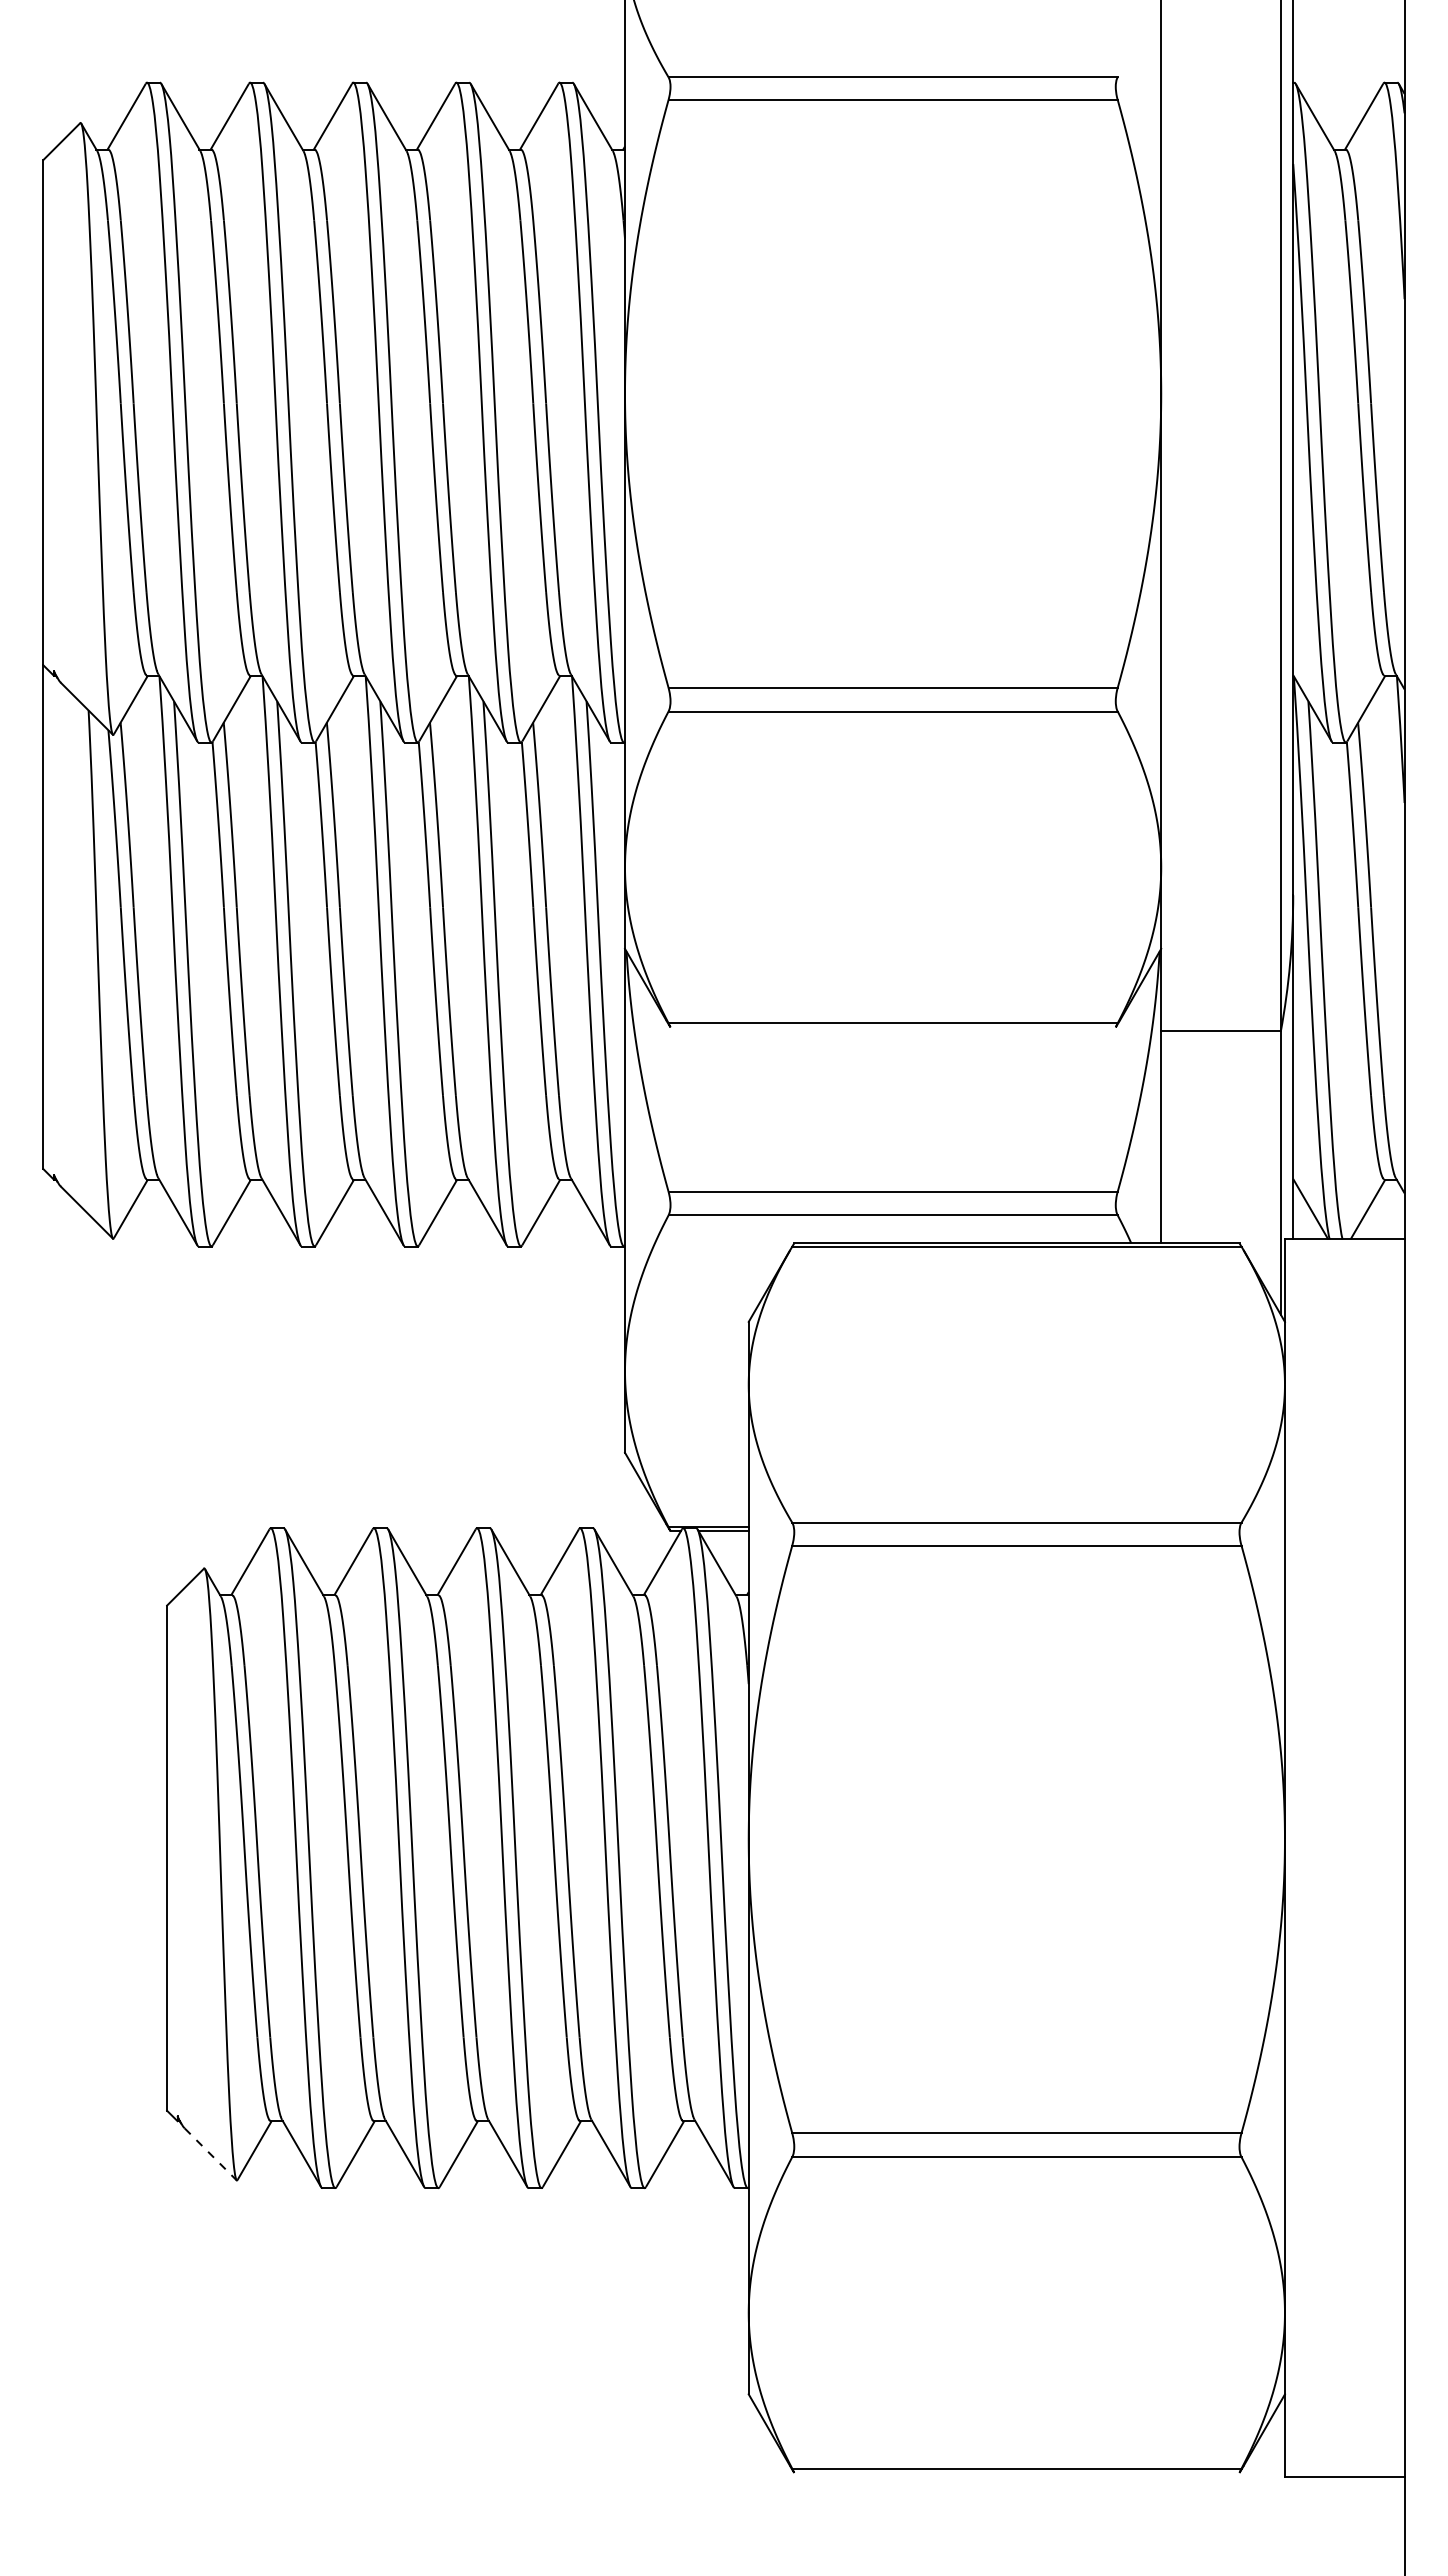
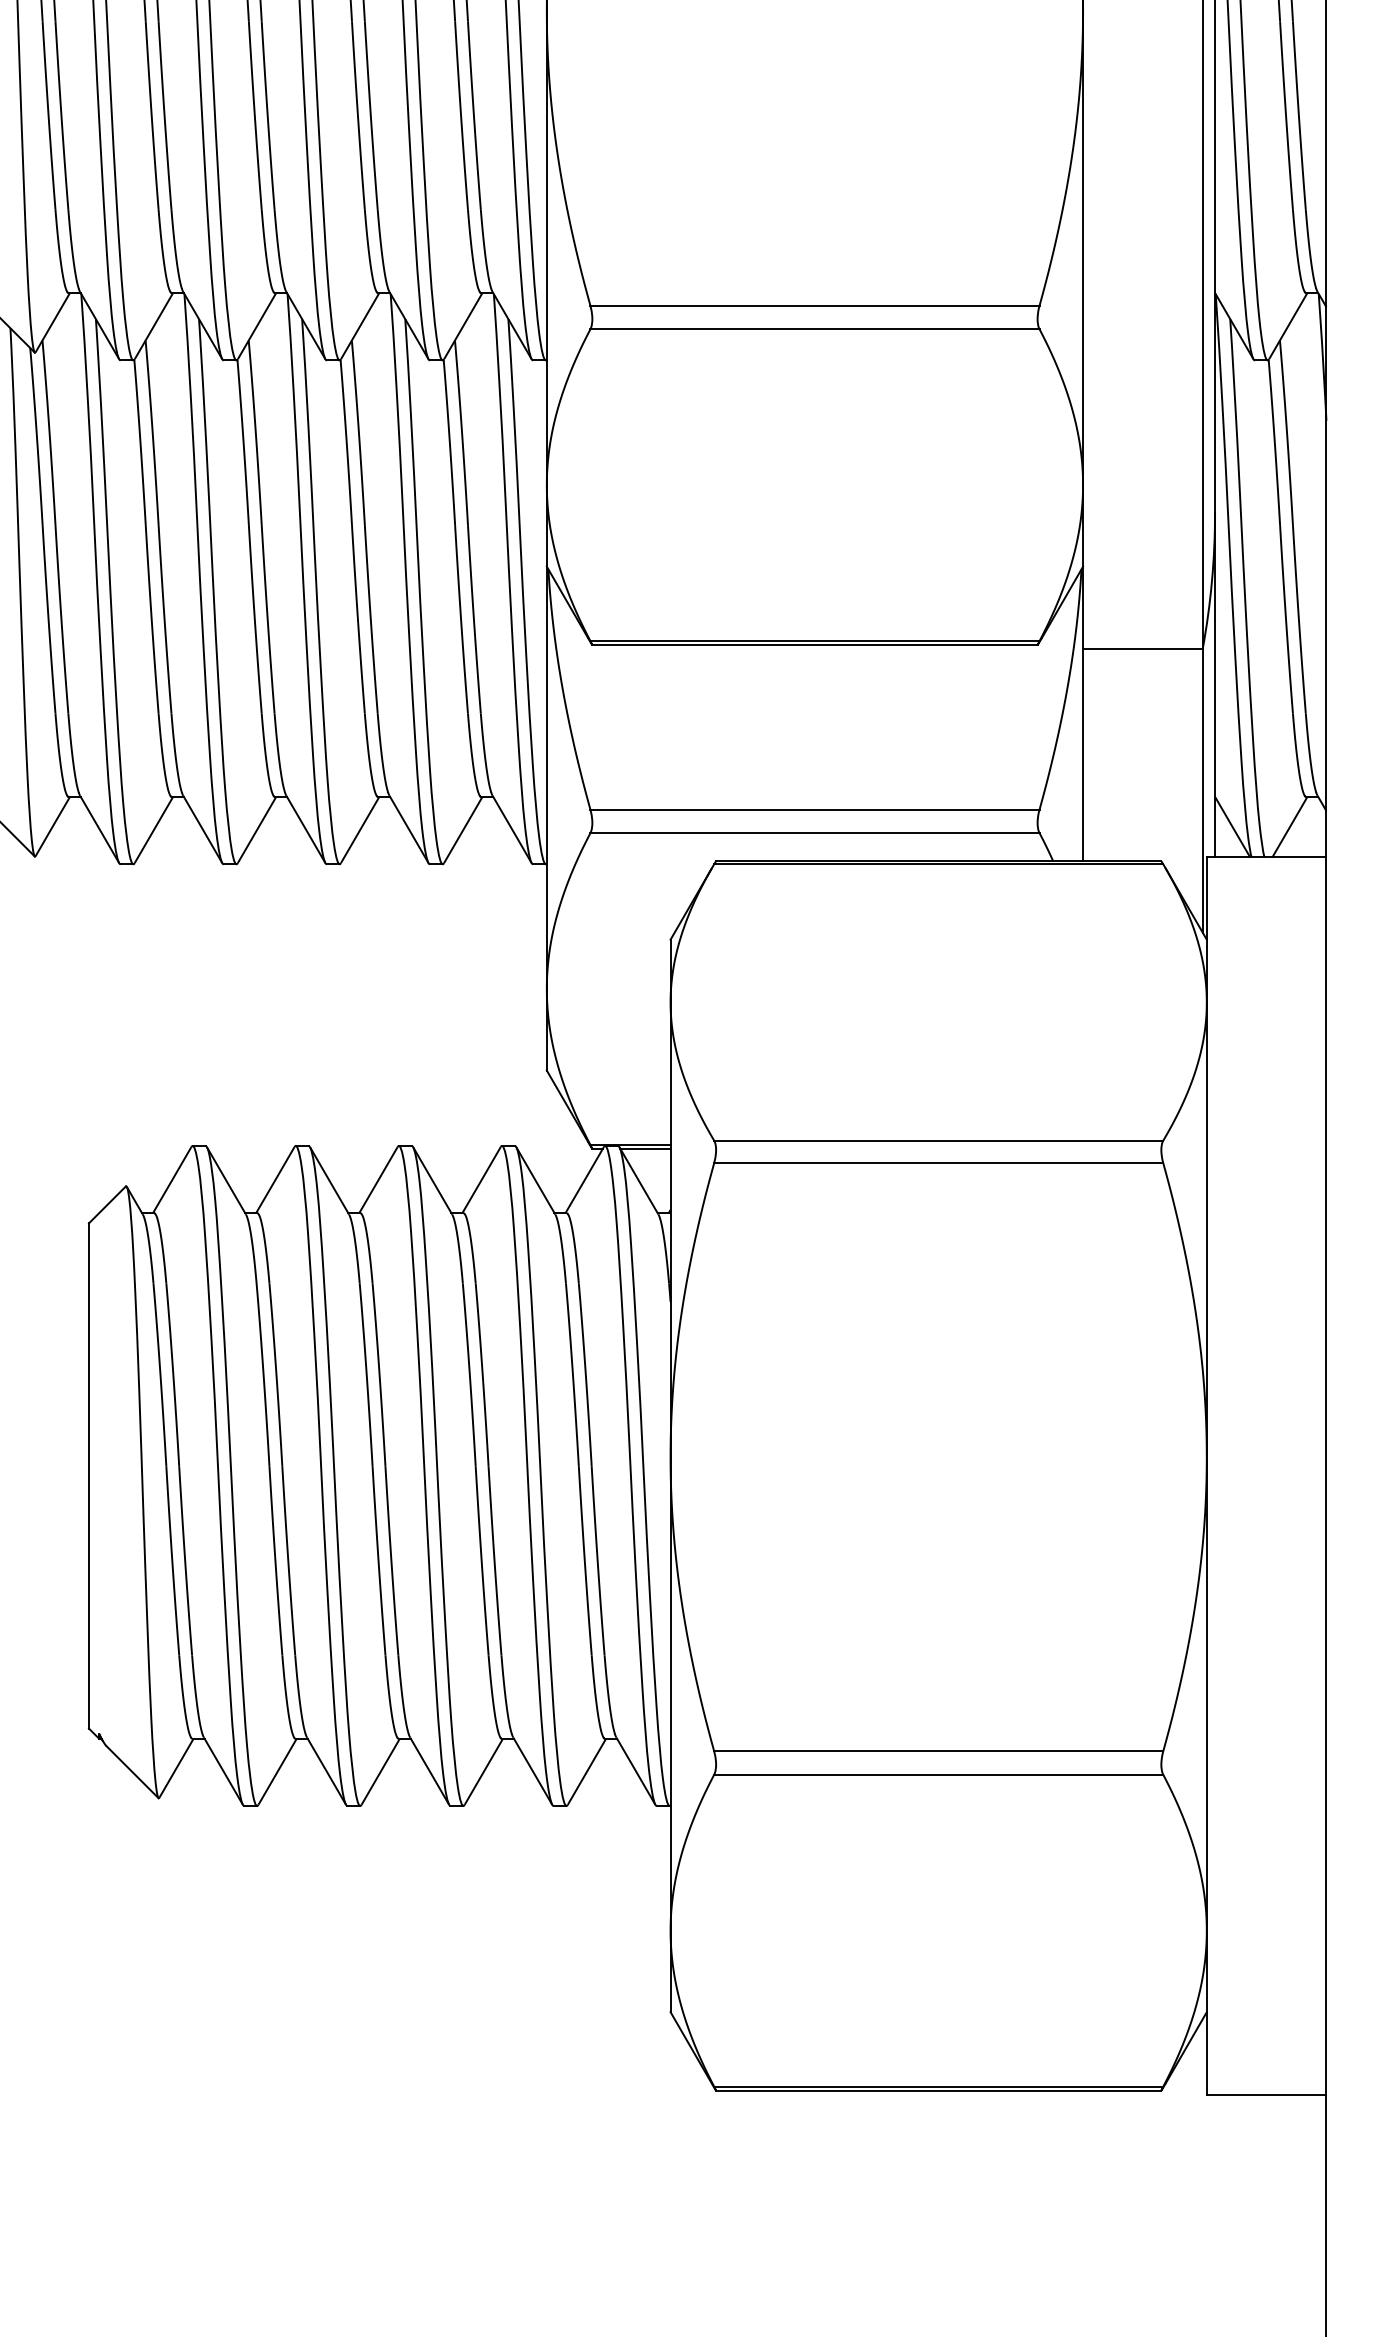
line: (892, 1027) -> (814, 645), added
line: (210, 2154) -> (132, 1772), dashed -> solid
line: (1016, 2472) -> (938, 2090), added

